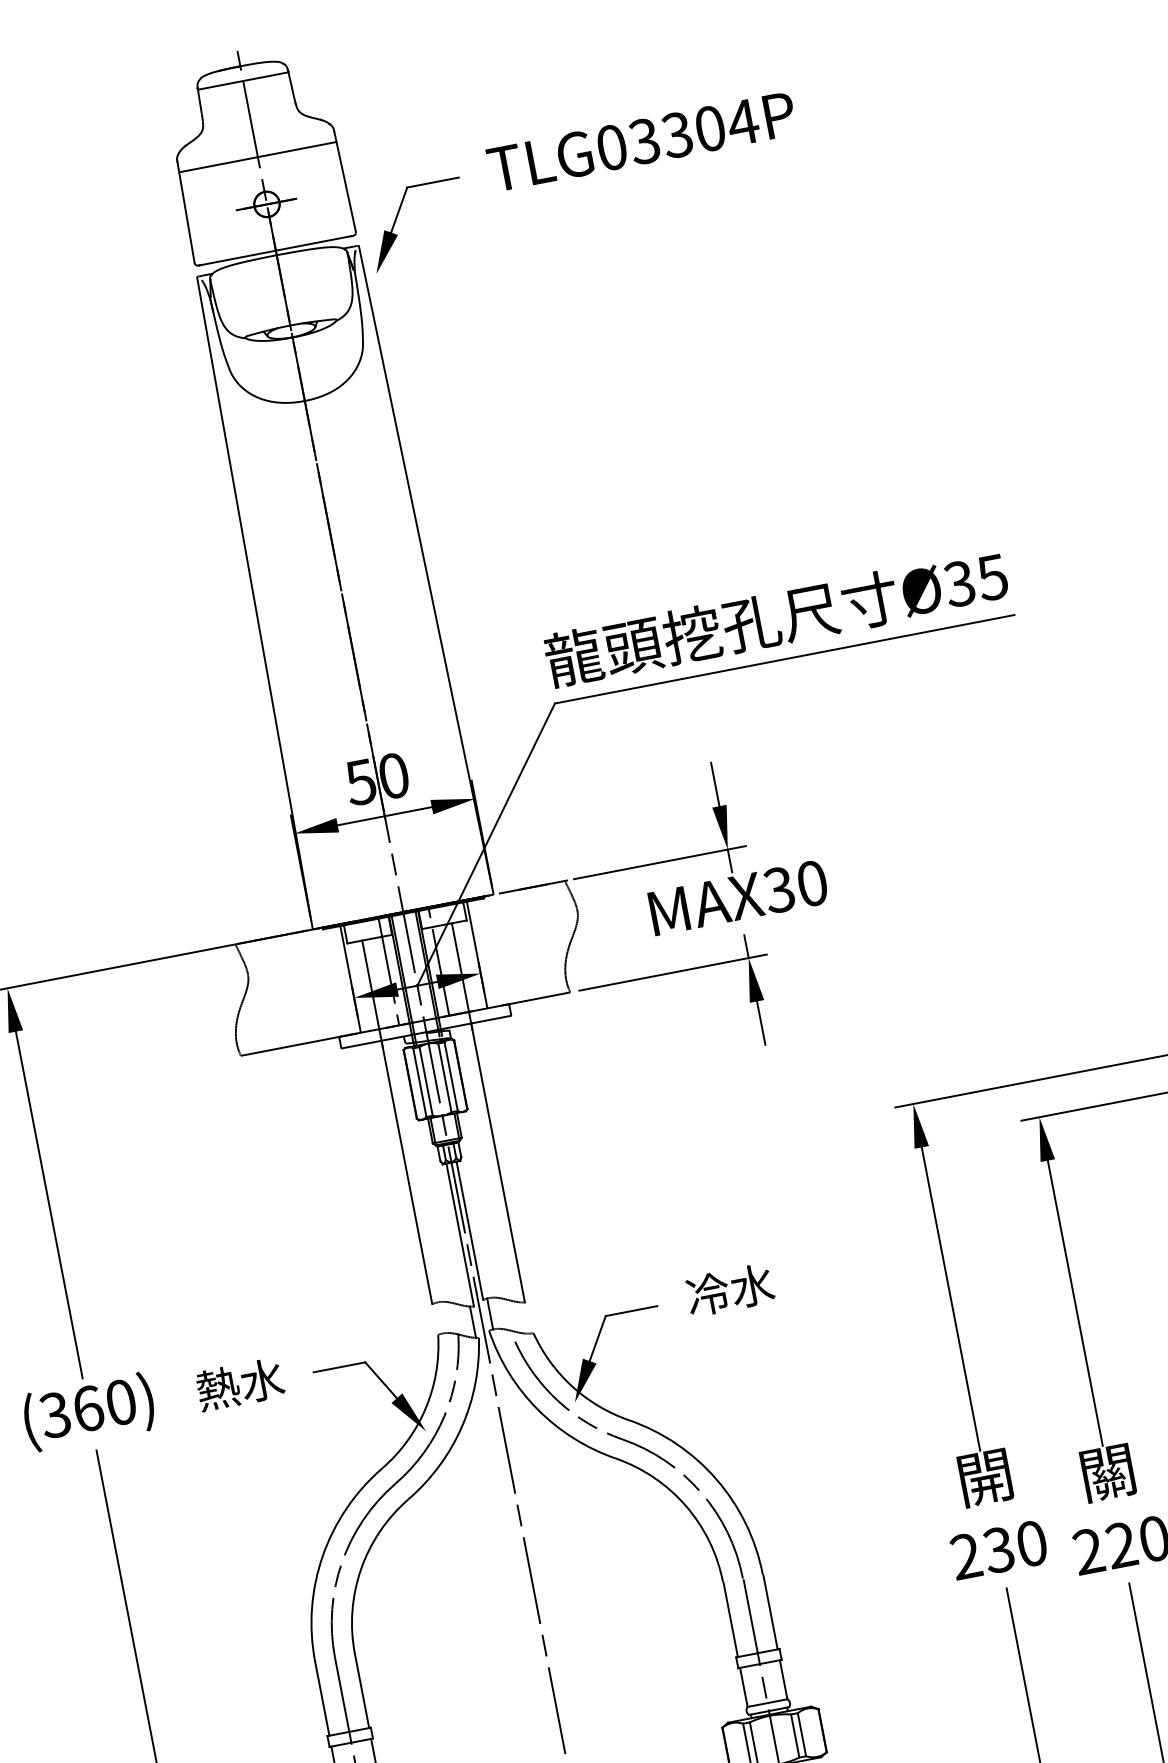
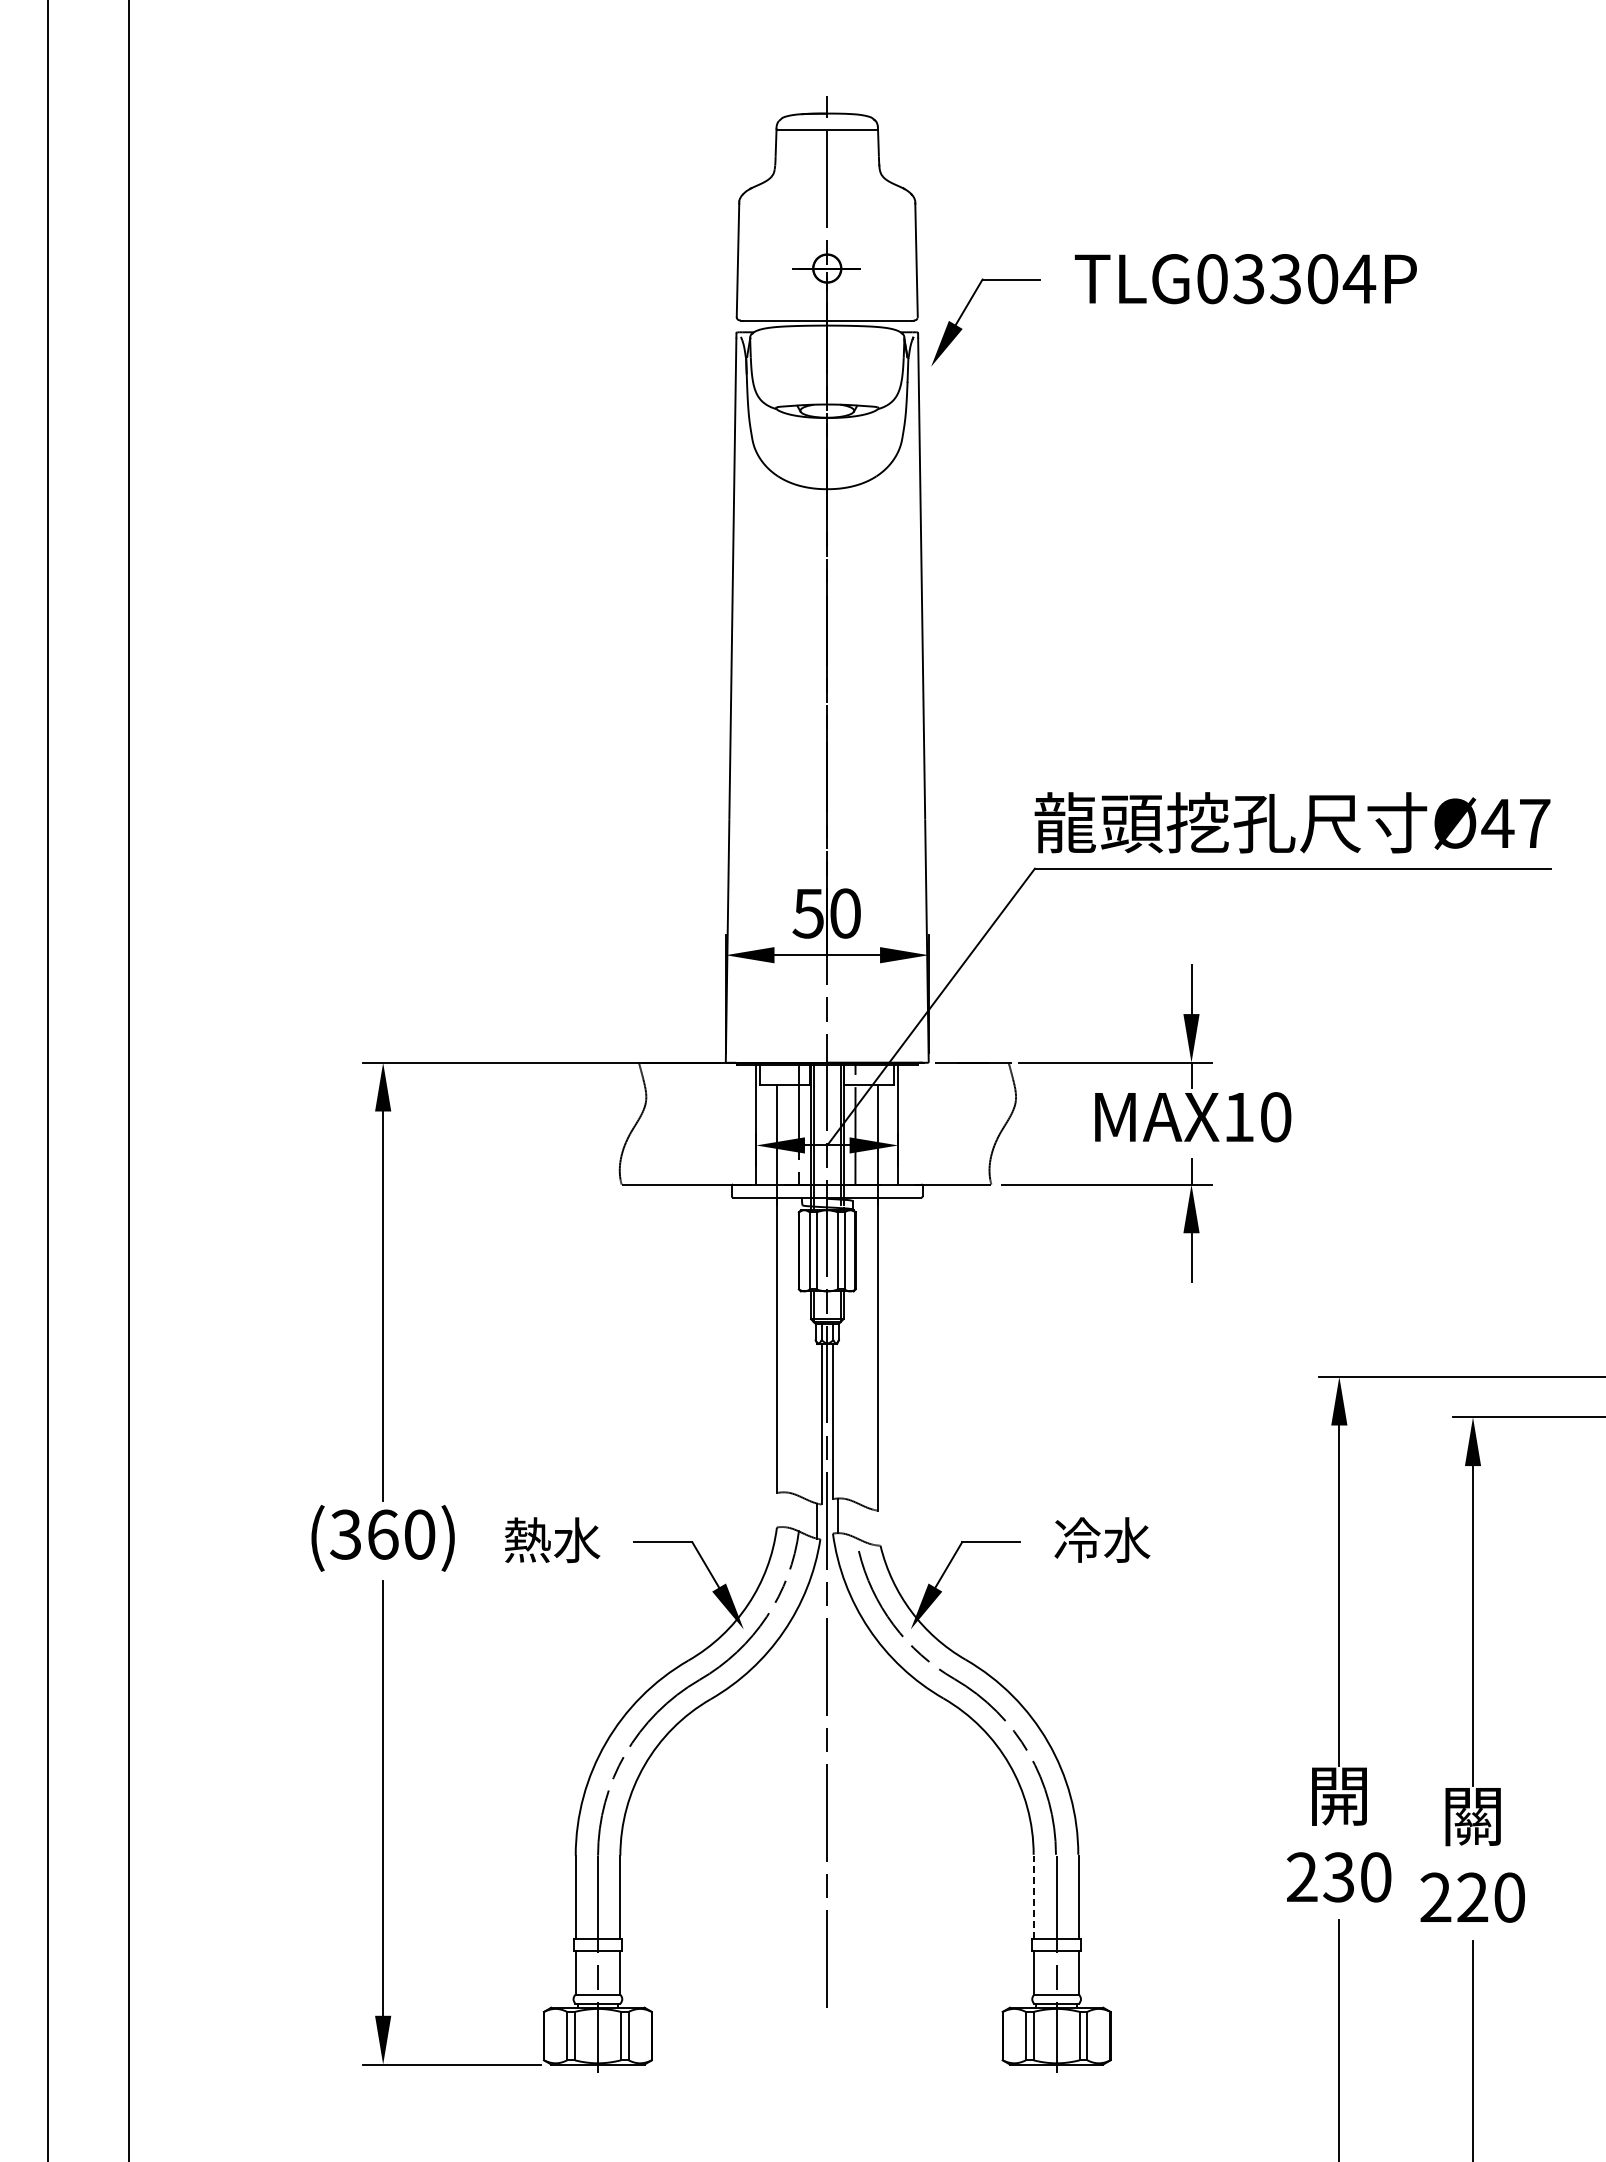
line: (257, 157) -> (826, 215), removed
text: (975, 580) -> (1515, 823), 35 -> 47
text: (779, 890) -> (1238, 1117), MAX30 -> MAX10
line: (731, 1620) -> (1034, 1897), solid -> dashed

